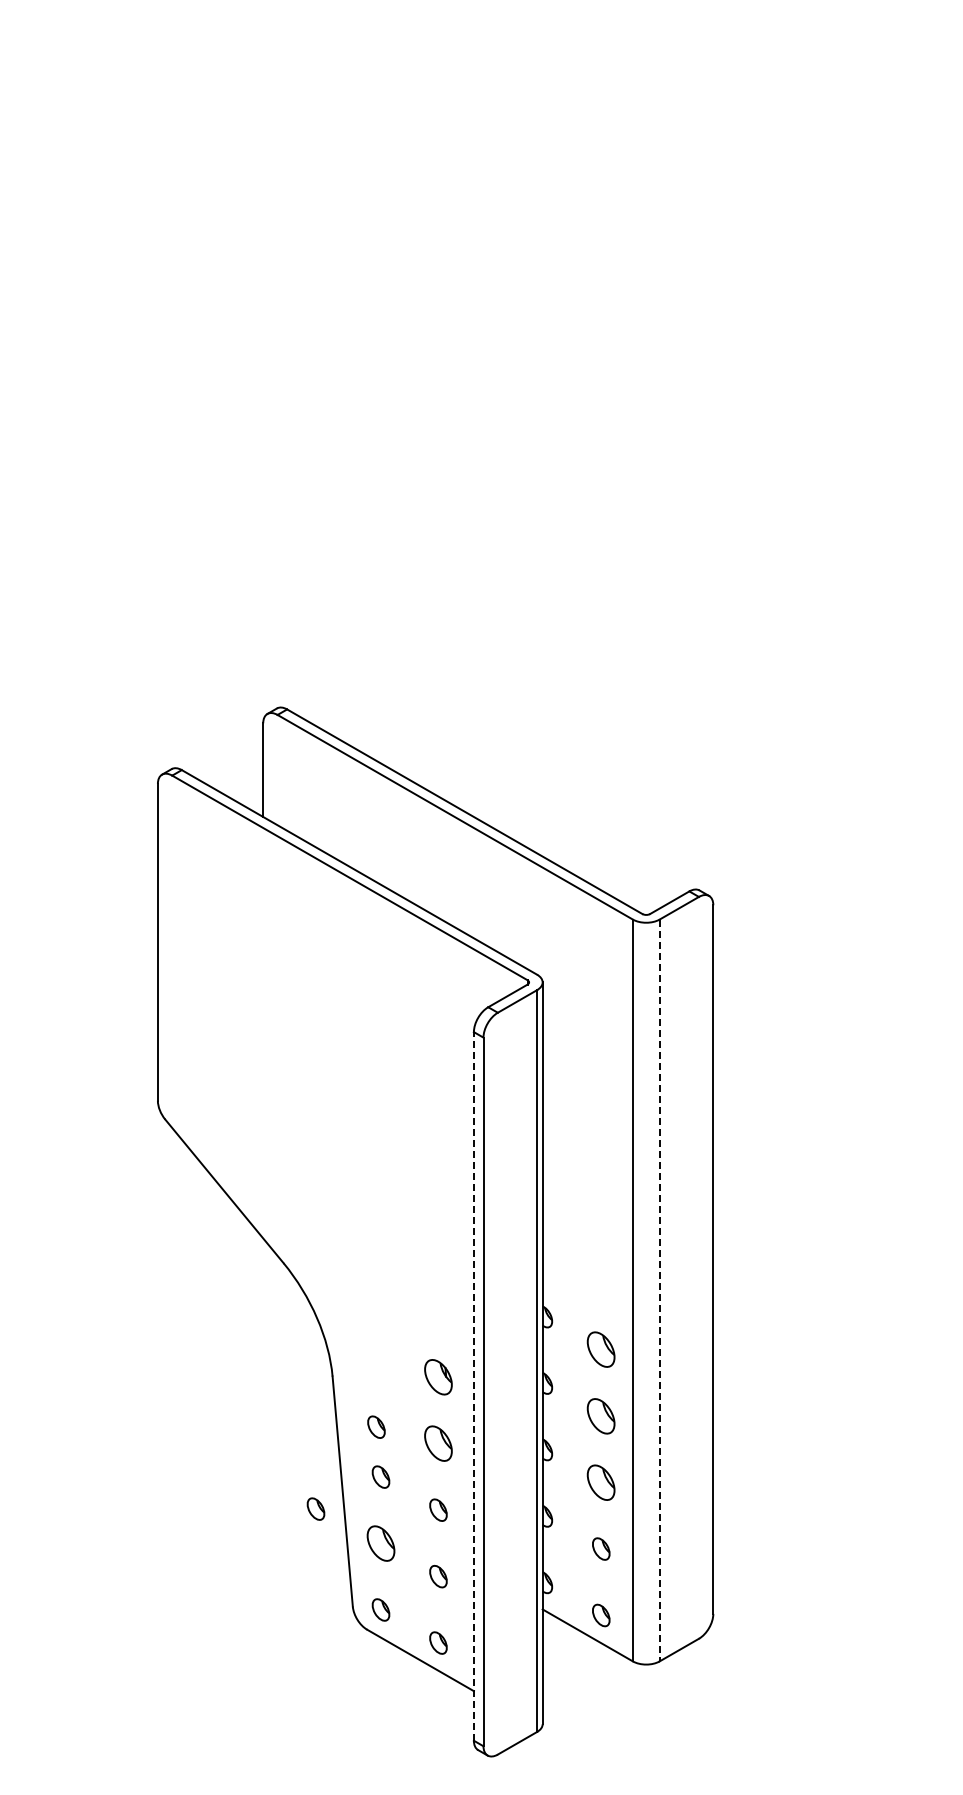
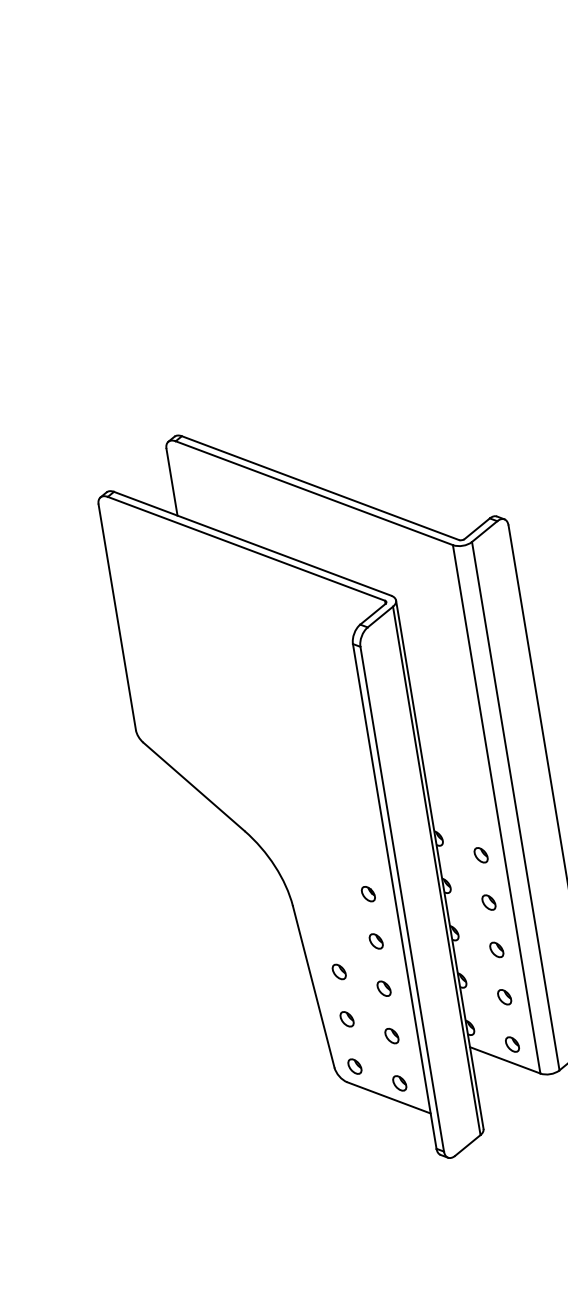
line: (659, 1290) -> (515, 806), dashed -> solid
part: (601, 1349) -> (481, 855), size x0.62
part: (438, 1377) -> (368, 894), size x0.62
line: (473, 1385) -> (394, 895), dashed -> solid
part: (601, 1415) -> (489, 902), size x0.62
part: (376, 1426) -> (330, 936), removed
part: (438, 1443) -> (376, 941), size x0.62
part: (601, 1482) -> (496, 949), size x0.62
part: (315, 1508) -> (296, 1002), removed
part: (380, 1543) -> (346, 1019), size x0.62

